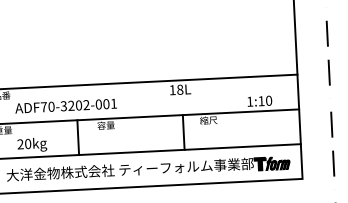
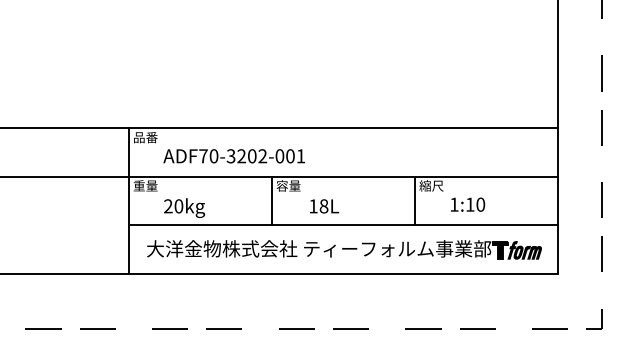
text: (180, 89) -> (324, 206), moved
text: (260, 101) -> (468, 204), moved
line: (184, 132) -> (415, 200), moved
line: (78, 137) -> (272, 200), moved

